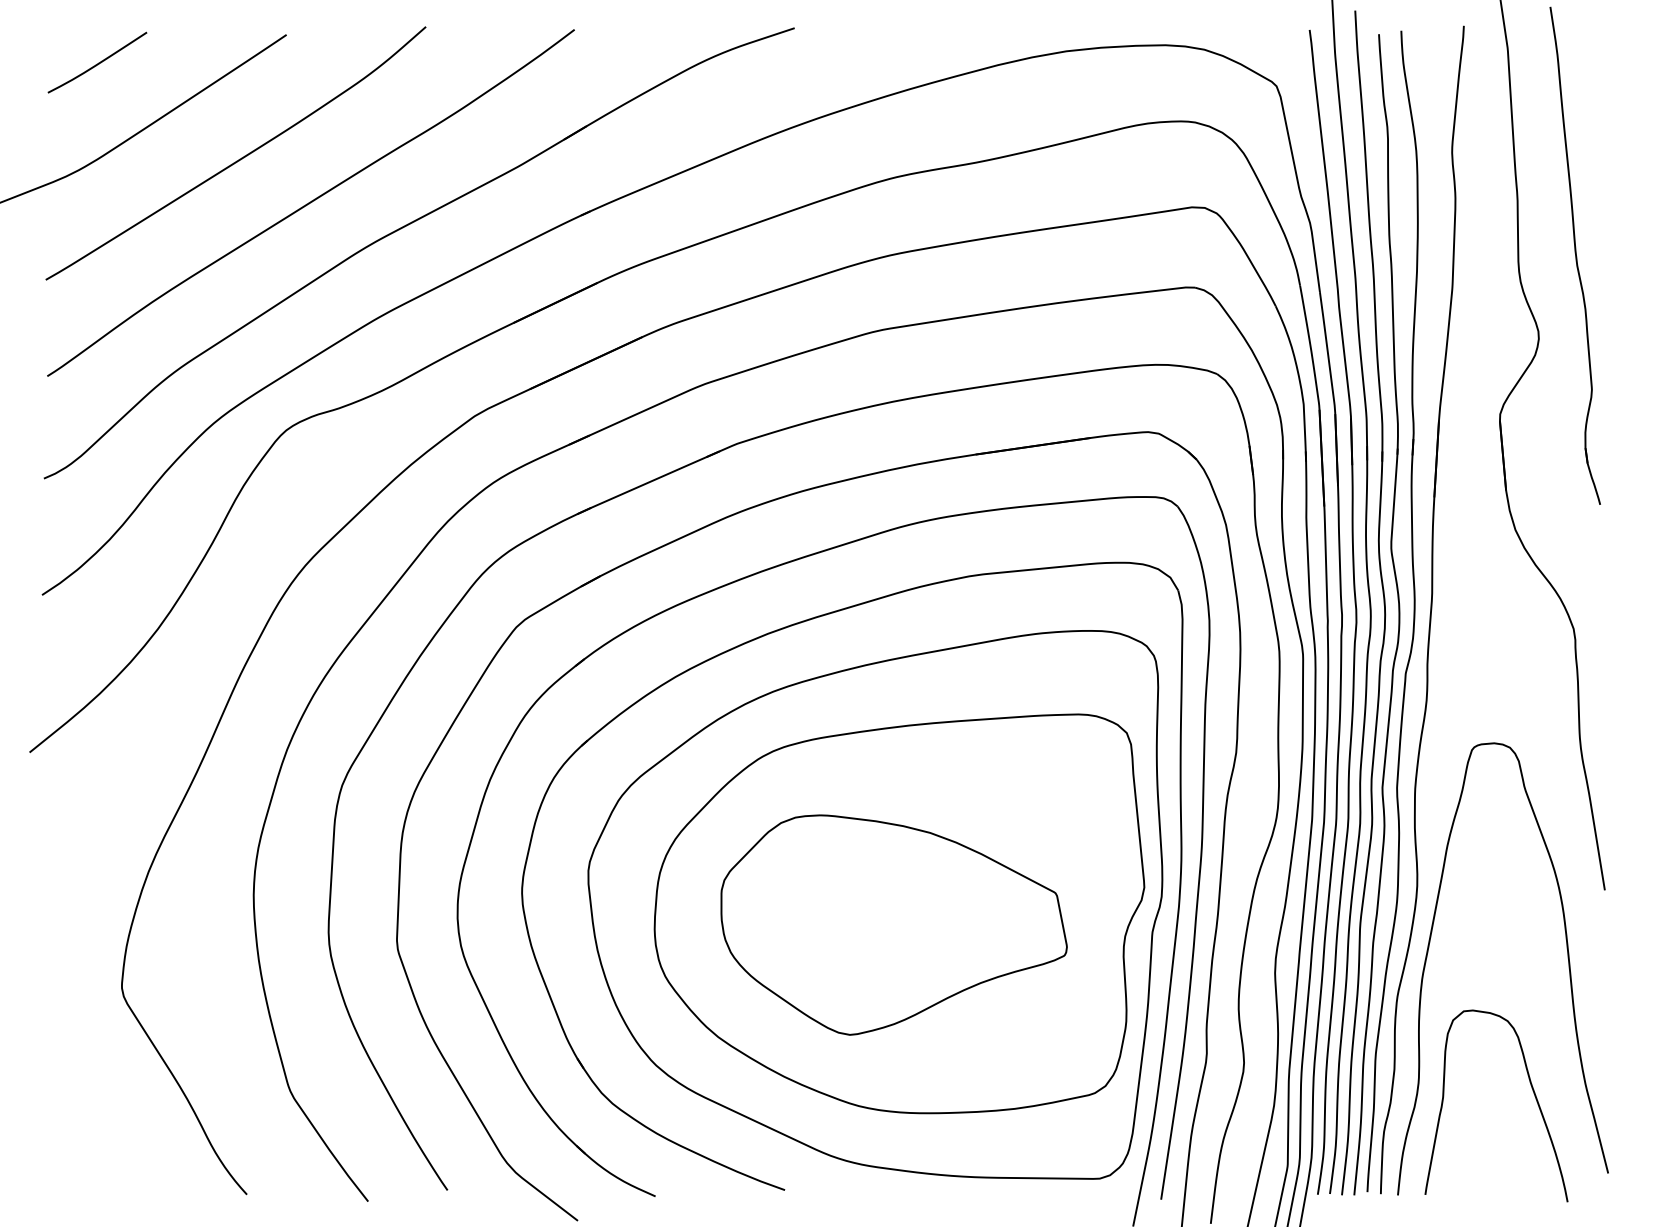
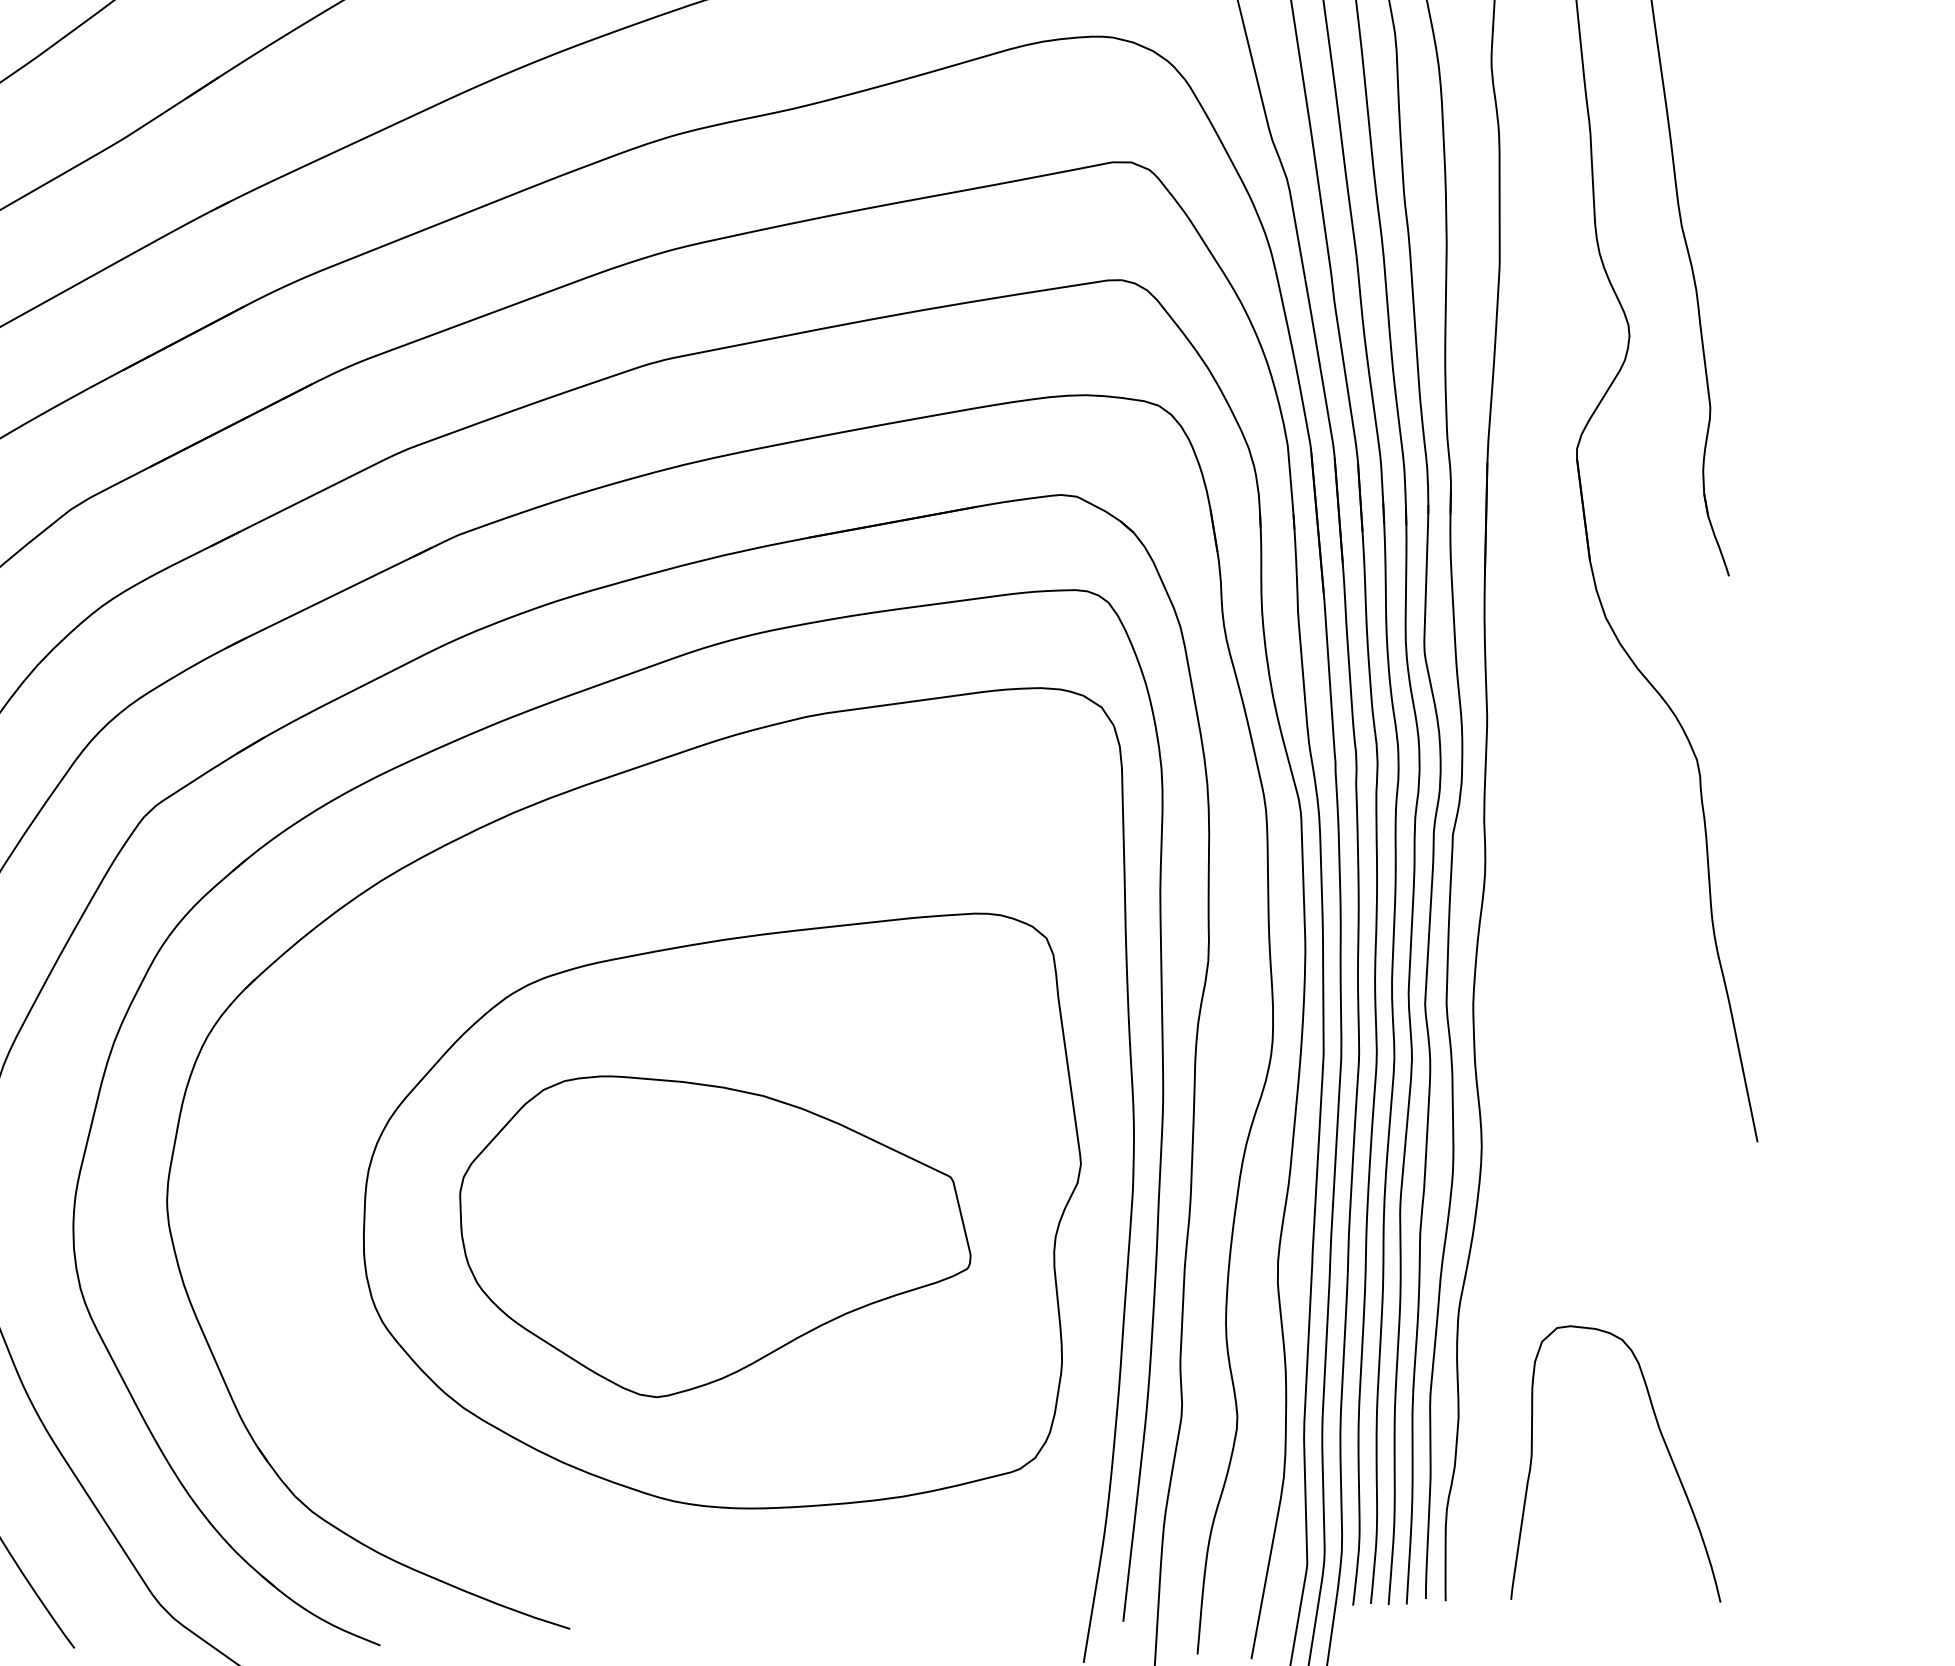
part: (875, 904) -> (687, 1204), removed
curve: (1567, 958) -> (1706, 1244), removed

